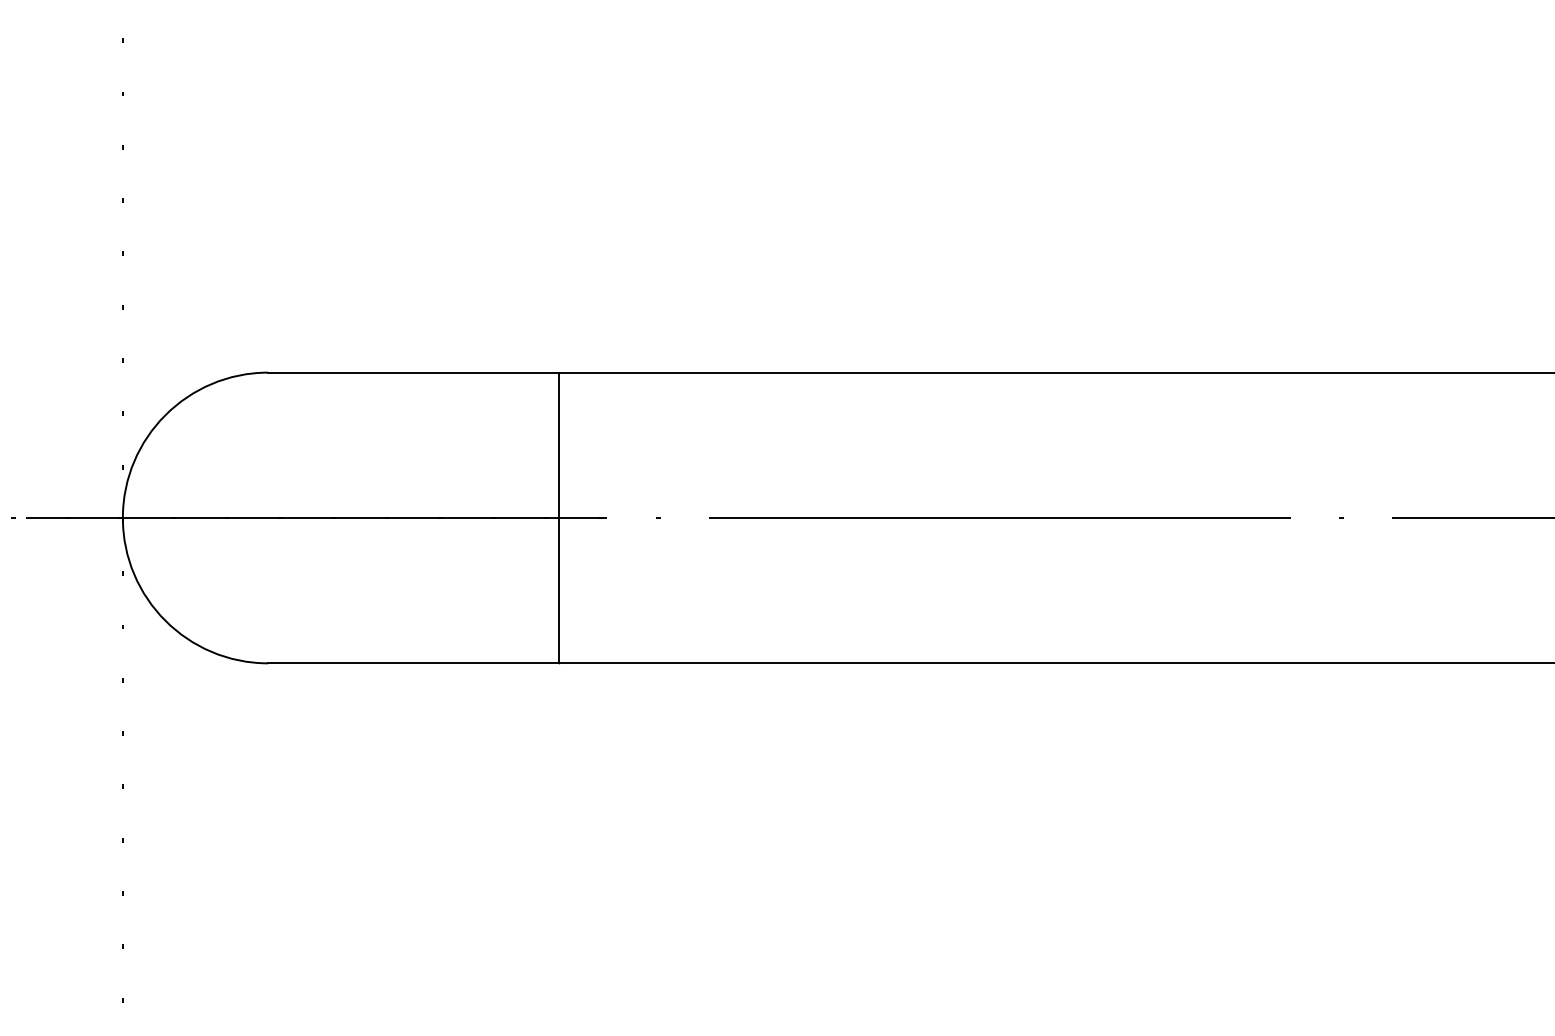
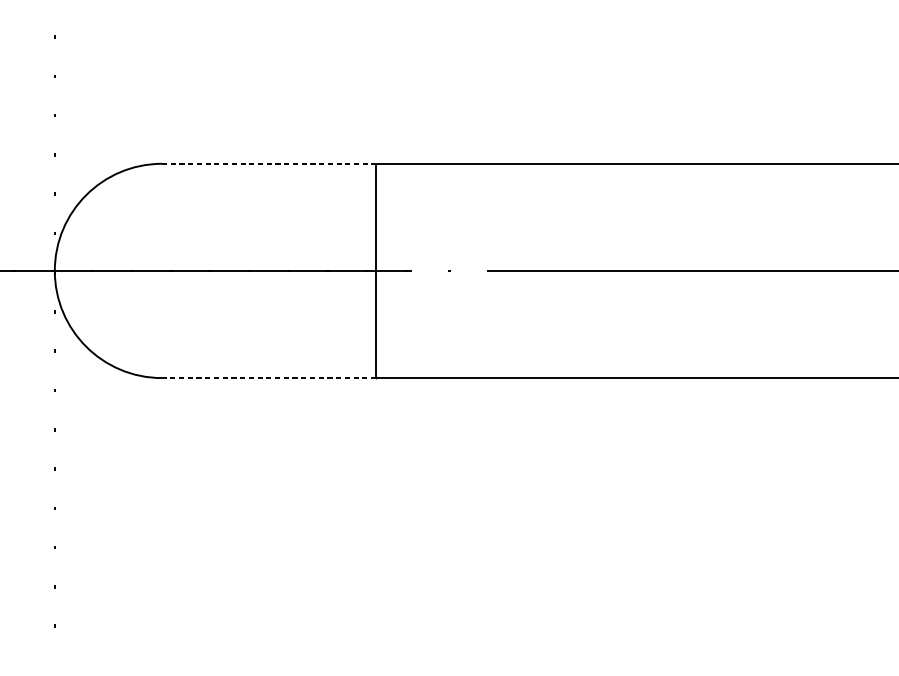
line: (414, 372) -> (269, 163), solid -> dashed
line: (413, 663) -> (268, 378), solid -> dashed

